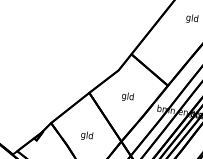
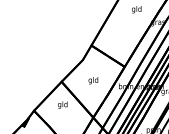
text: (86, 135) -> (62, 104), moved

